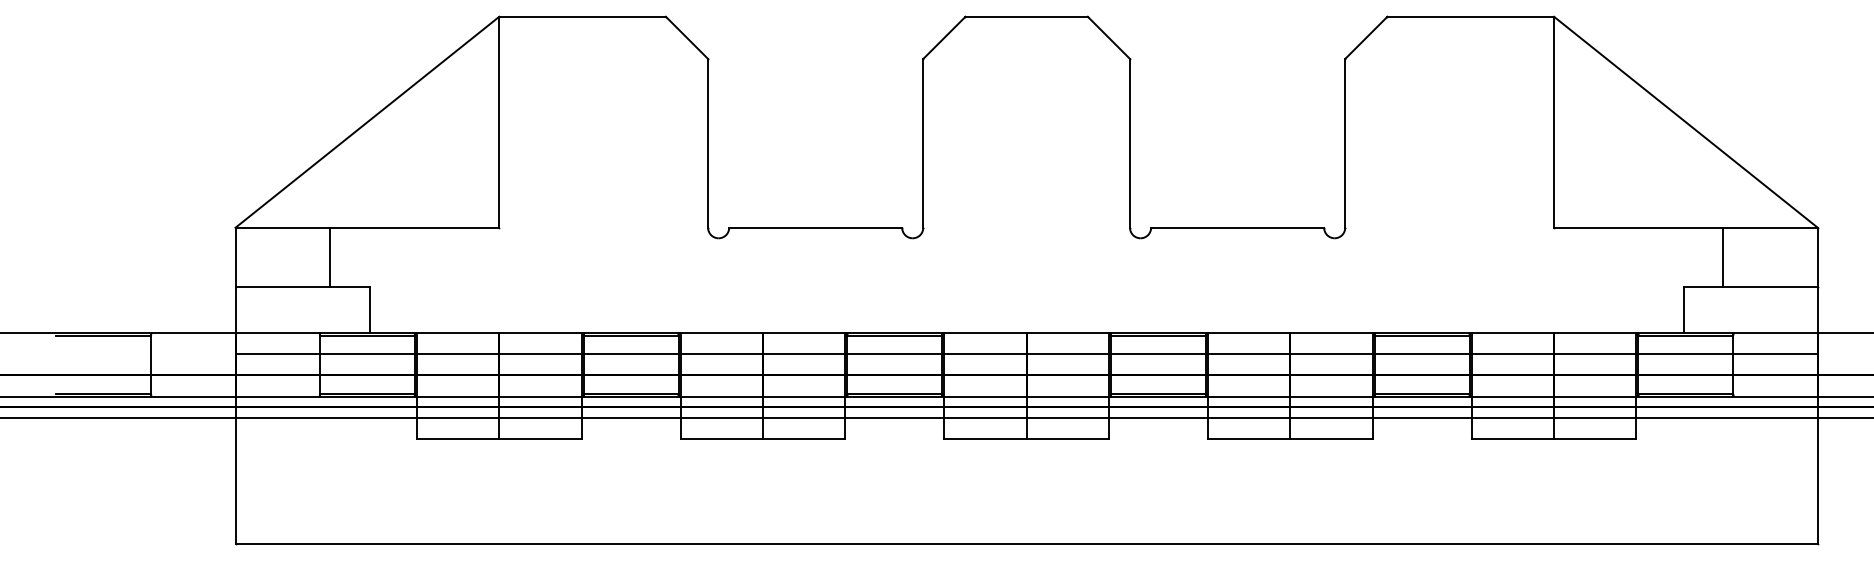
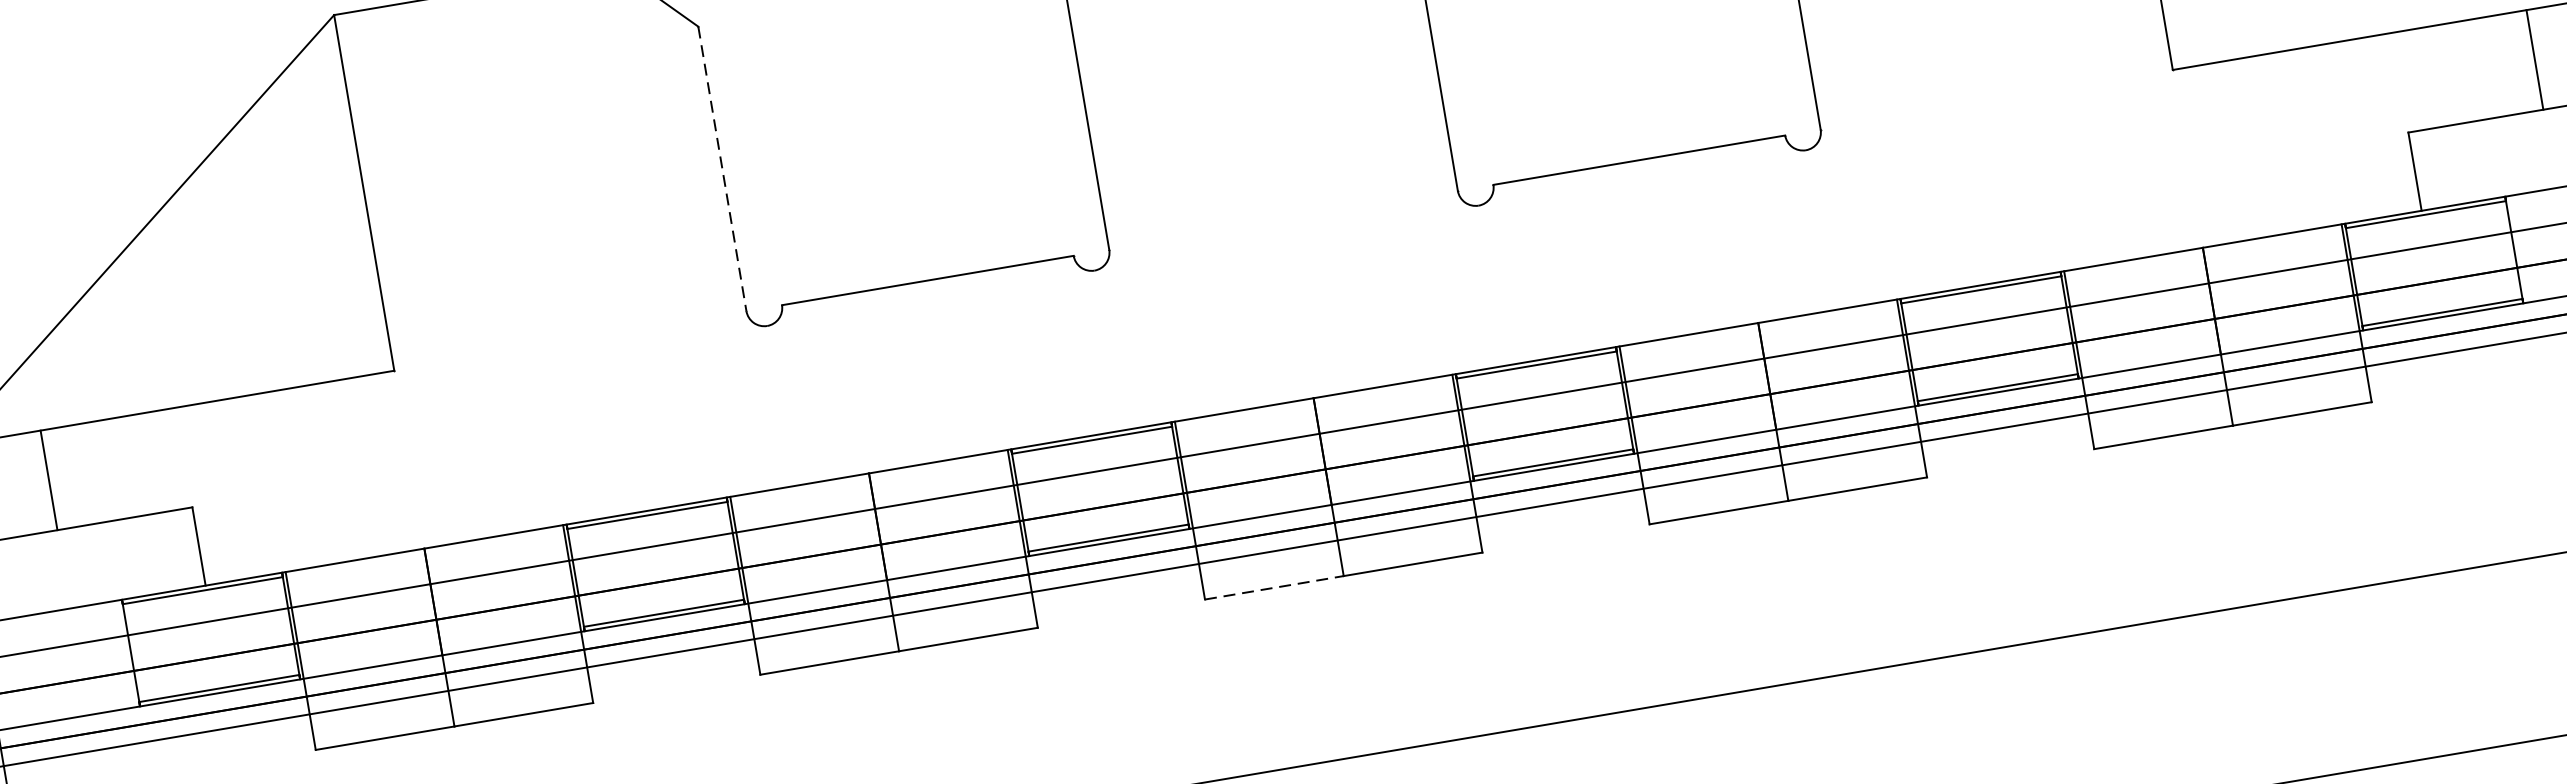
line: (708, 143) -> (723, 169), solid -> dashed
line: (330, 256) -> (48, 479), moved
line: (1722, 256) -> (2534, 58), moved
line: (986, 438) -> (1275, 587), solid -> dashed

